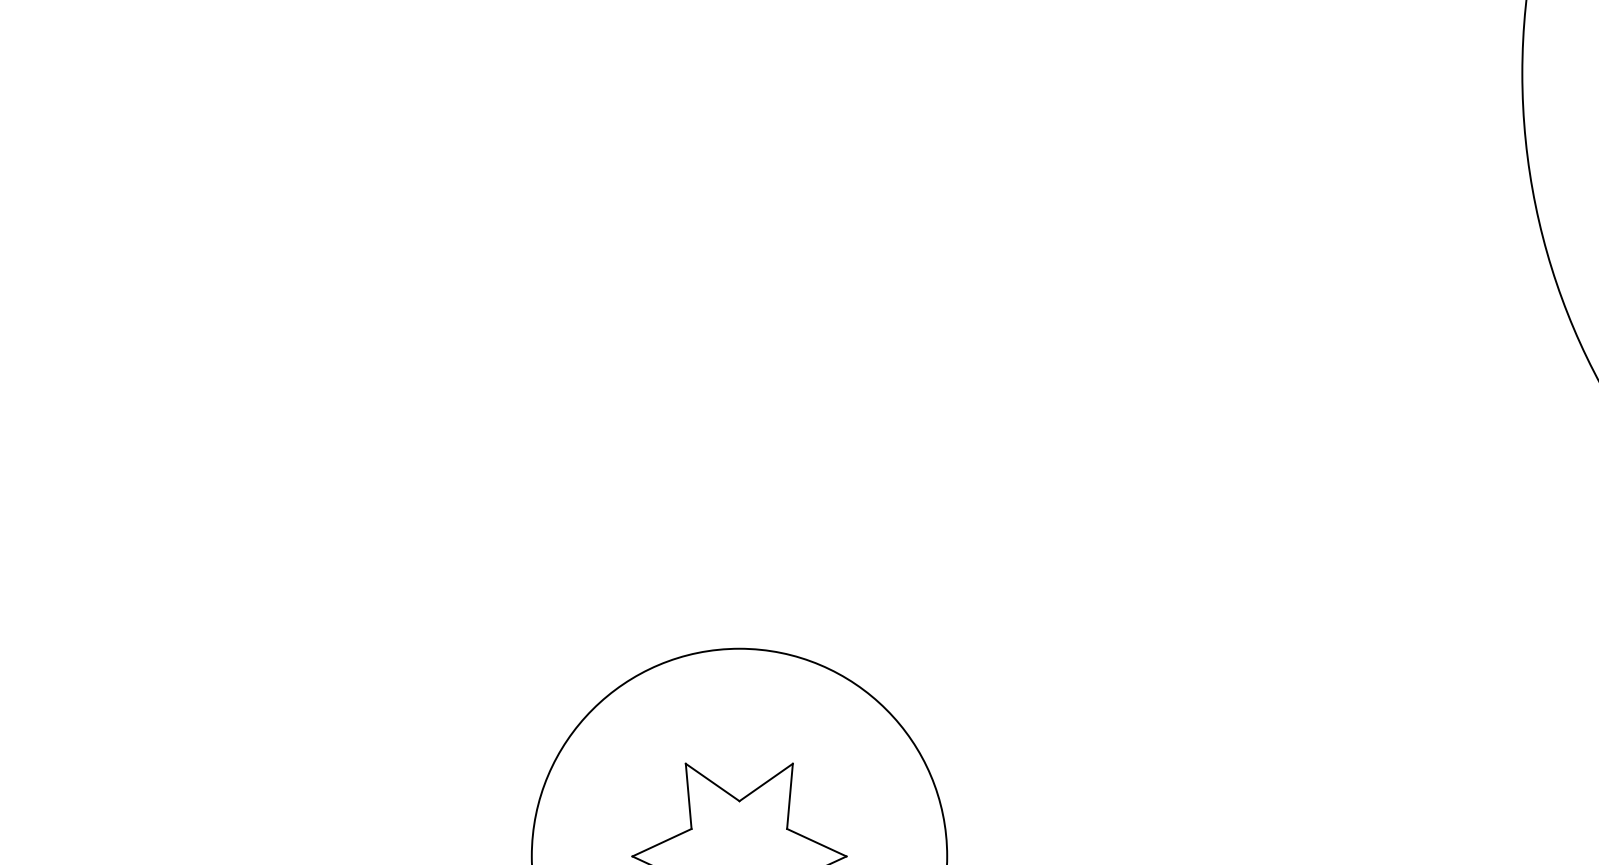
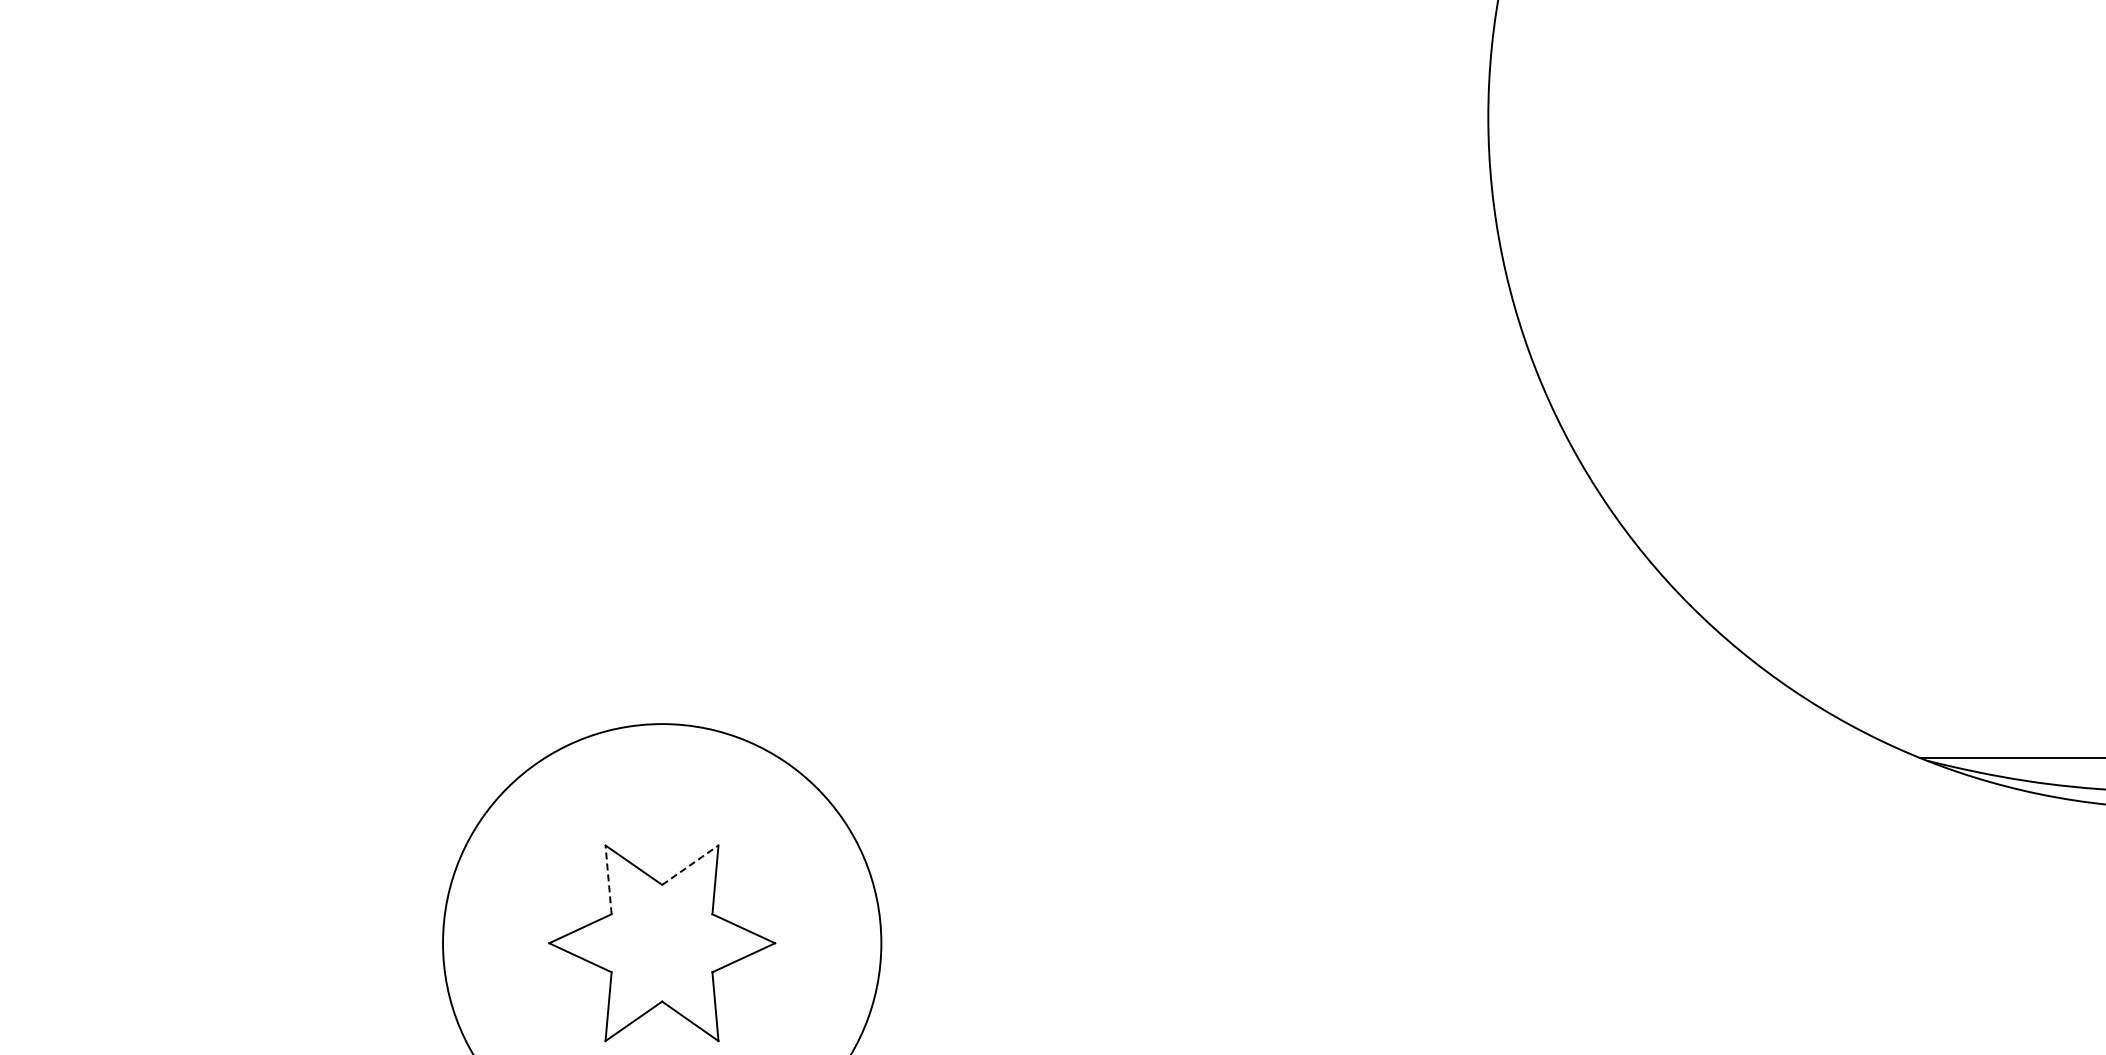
line: (766, 781) -> (690, 864), solid -> dashed
line: (688, 796) -> (608, 879), solid -> dashed

